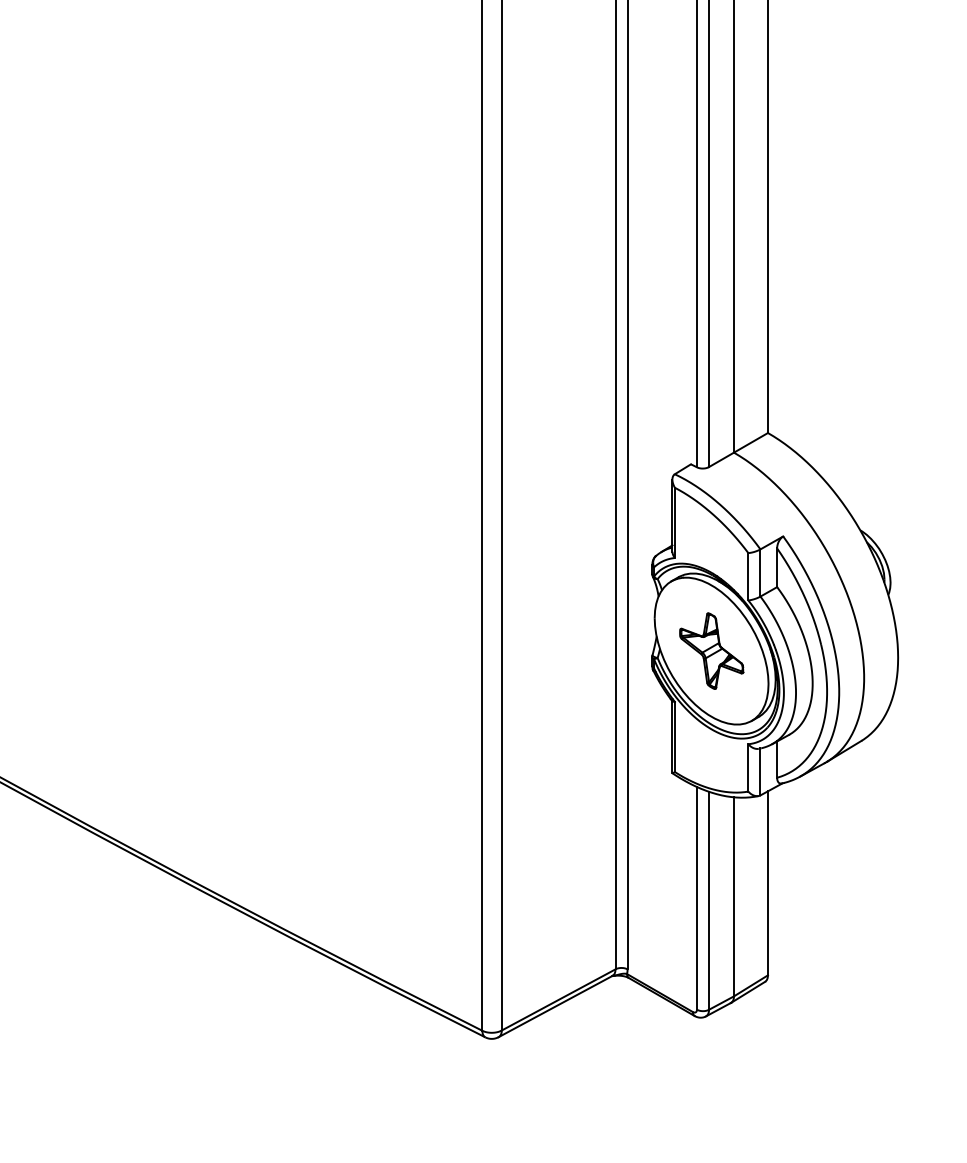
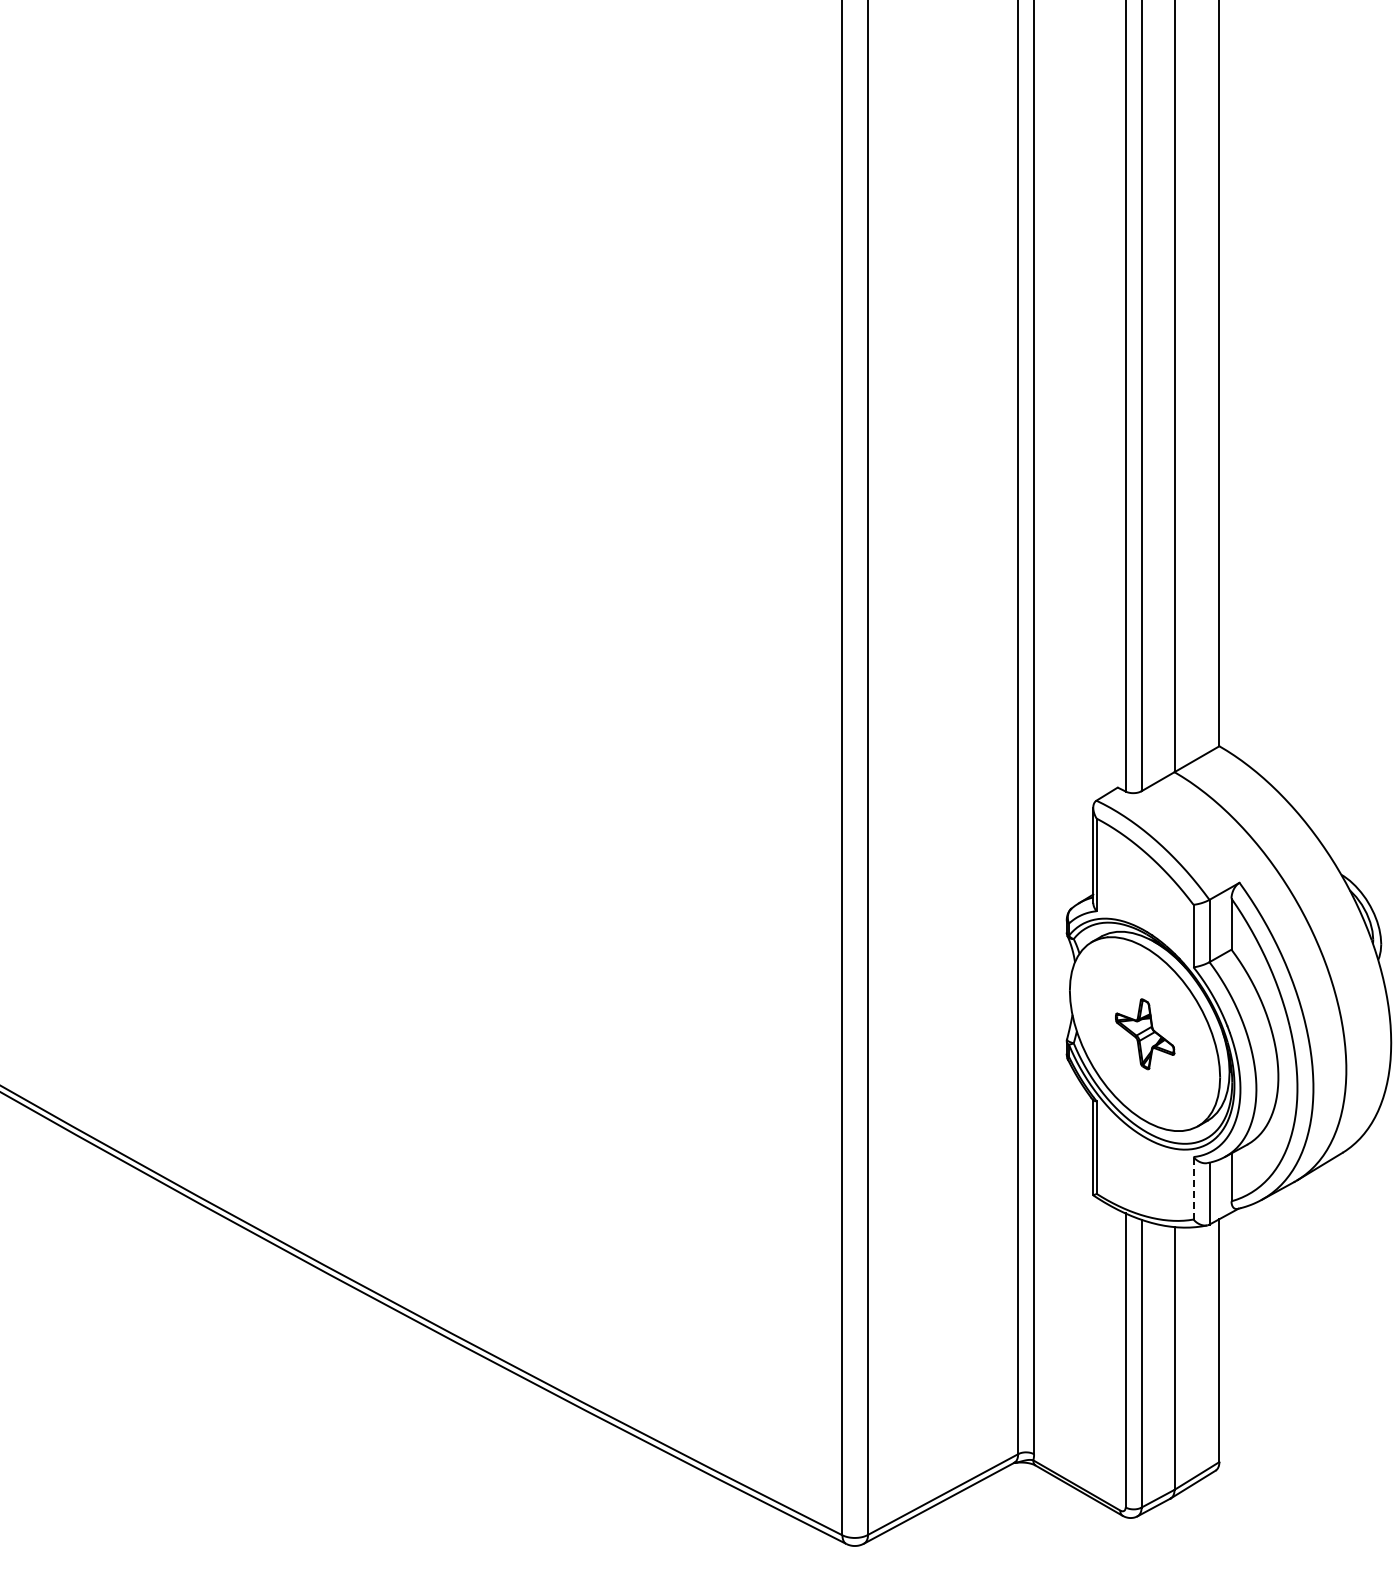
part: (711, 651) -> (1144, 1034), size x0.7
line: (748, 767) -> (1193, 1187), solid -> dashed

